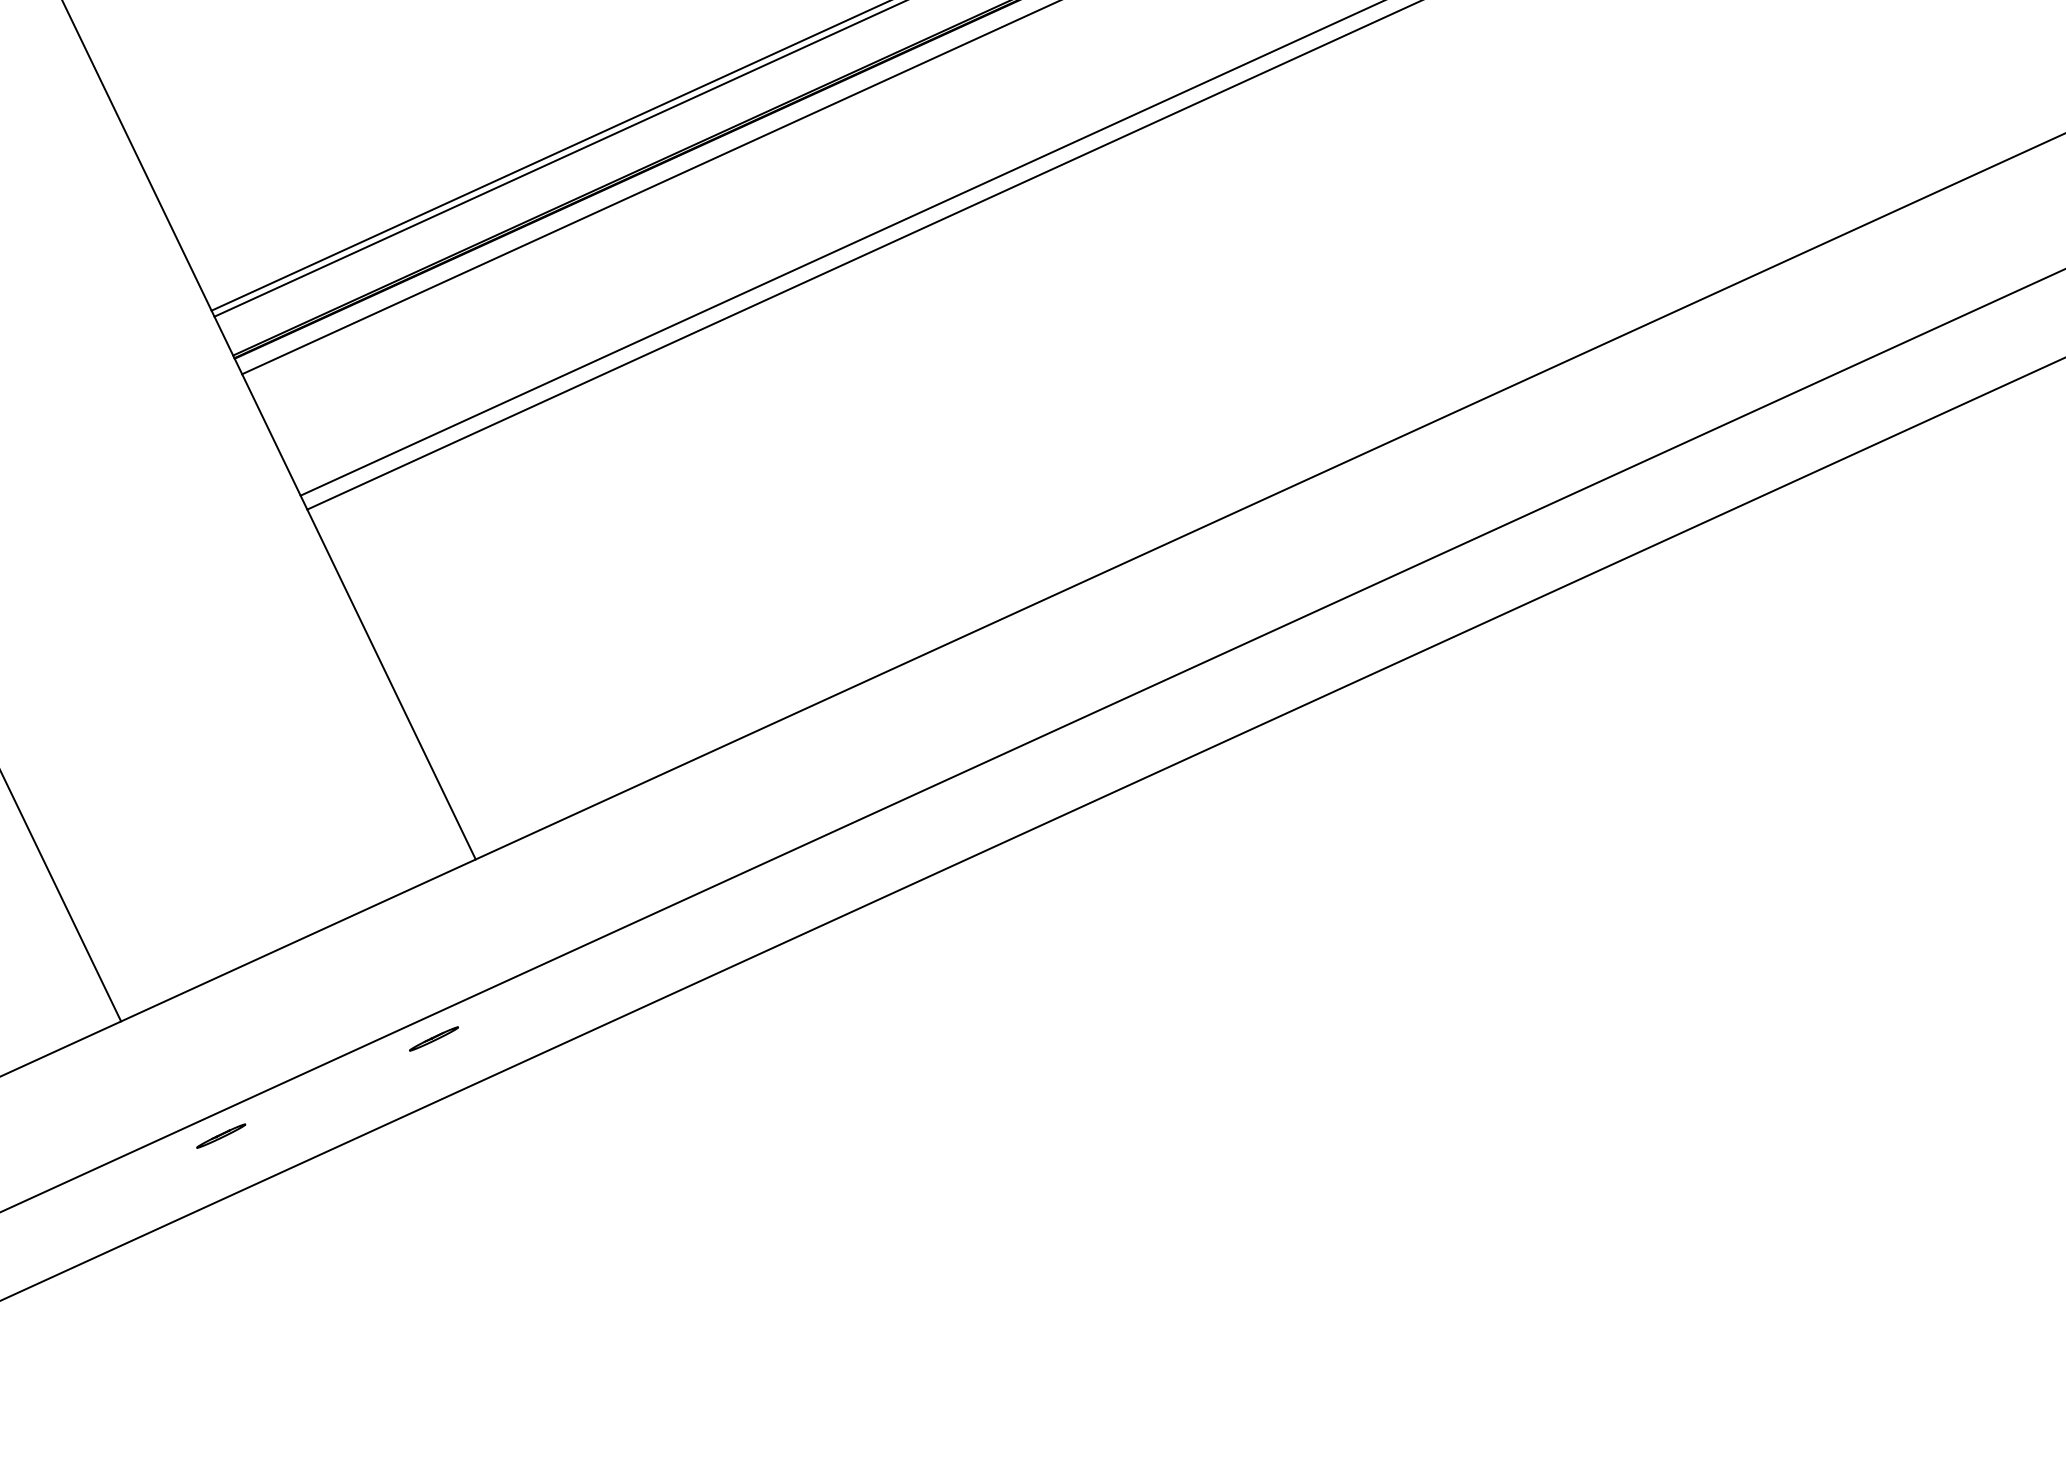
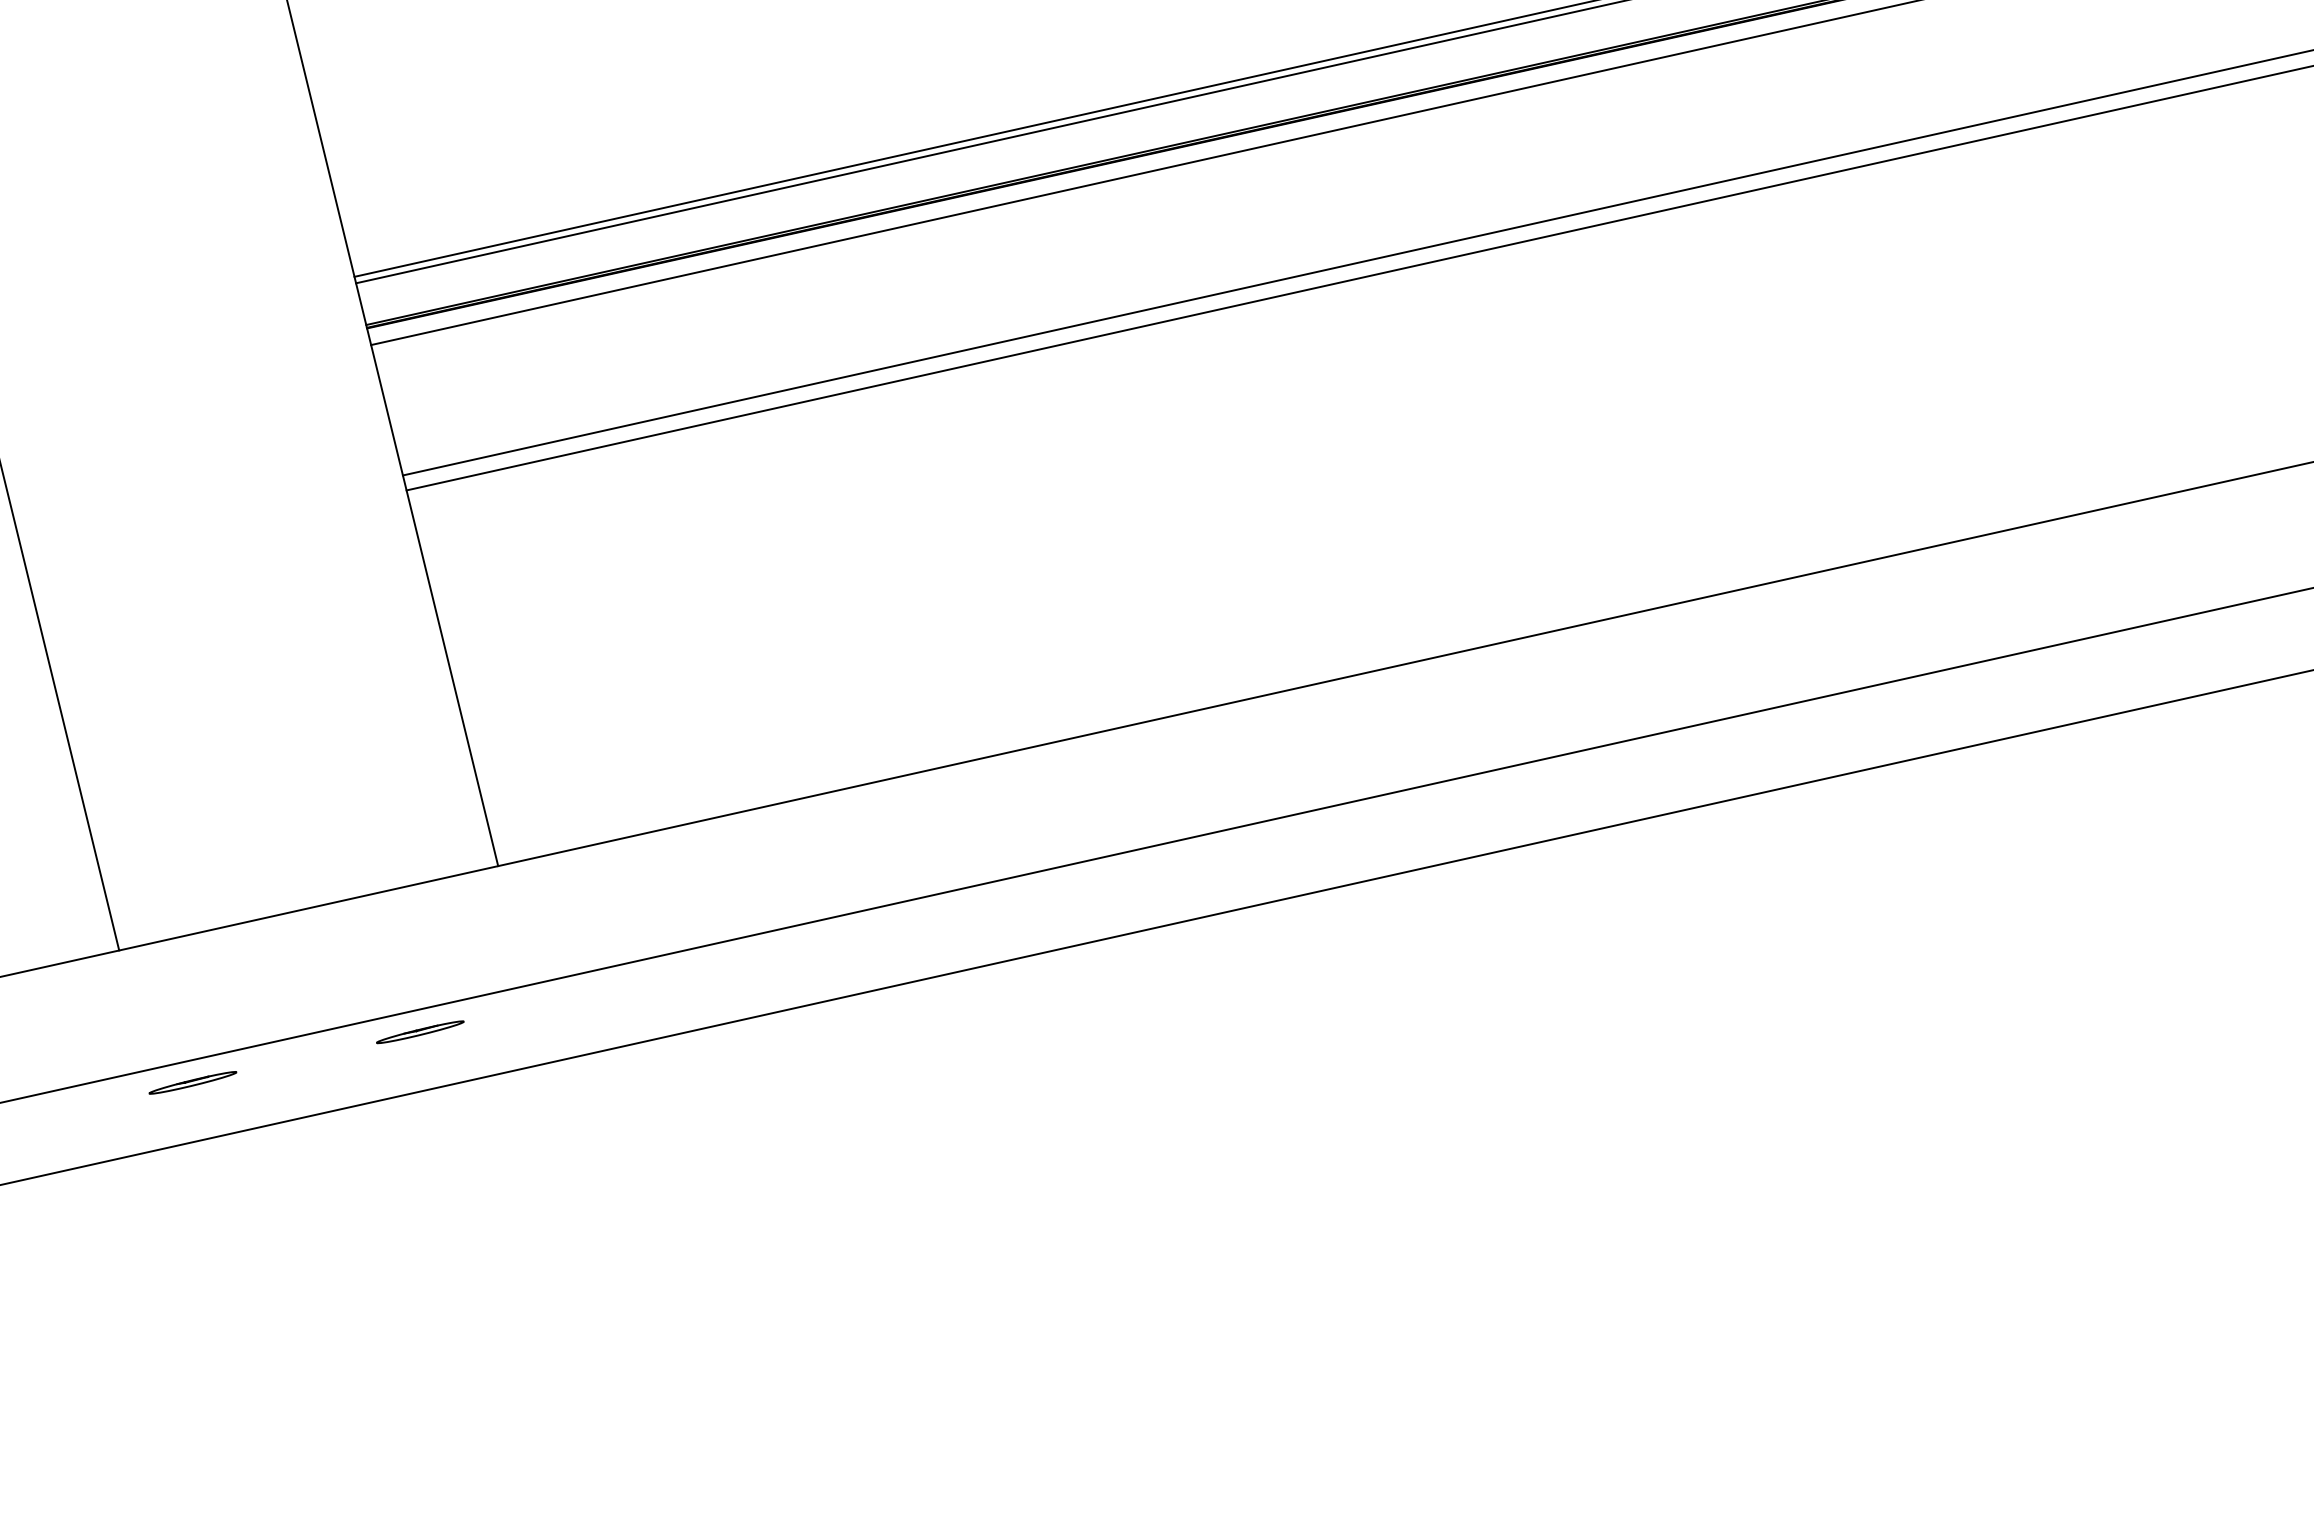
part: (434, 1039) -> (420, 1032), size x1.67
part: (220, 1135) -> (192, 1082), size x1.67

